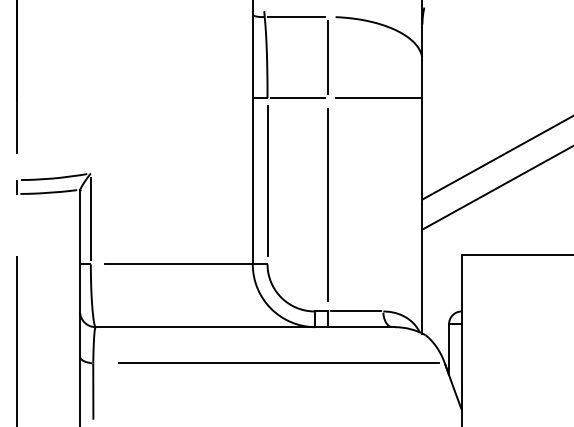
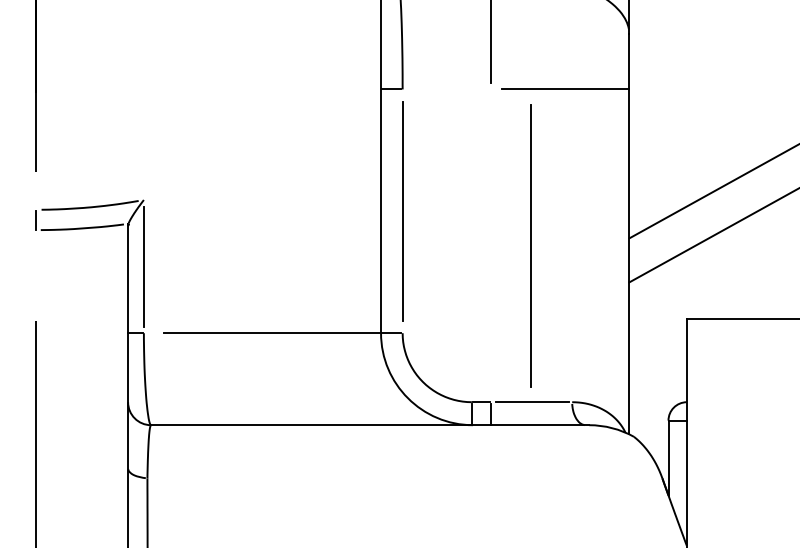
line: (297, 97) -> (446, 88), removed
line: (327, 204) -> (529, 245), moved
line: (279, 363) -> (420, 478), removed

